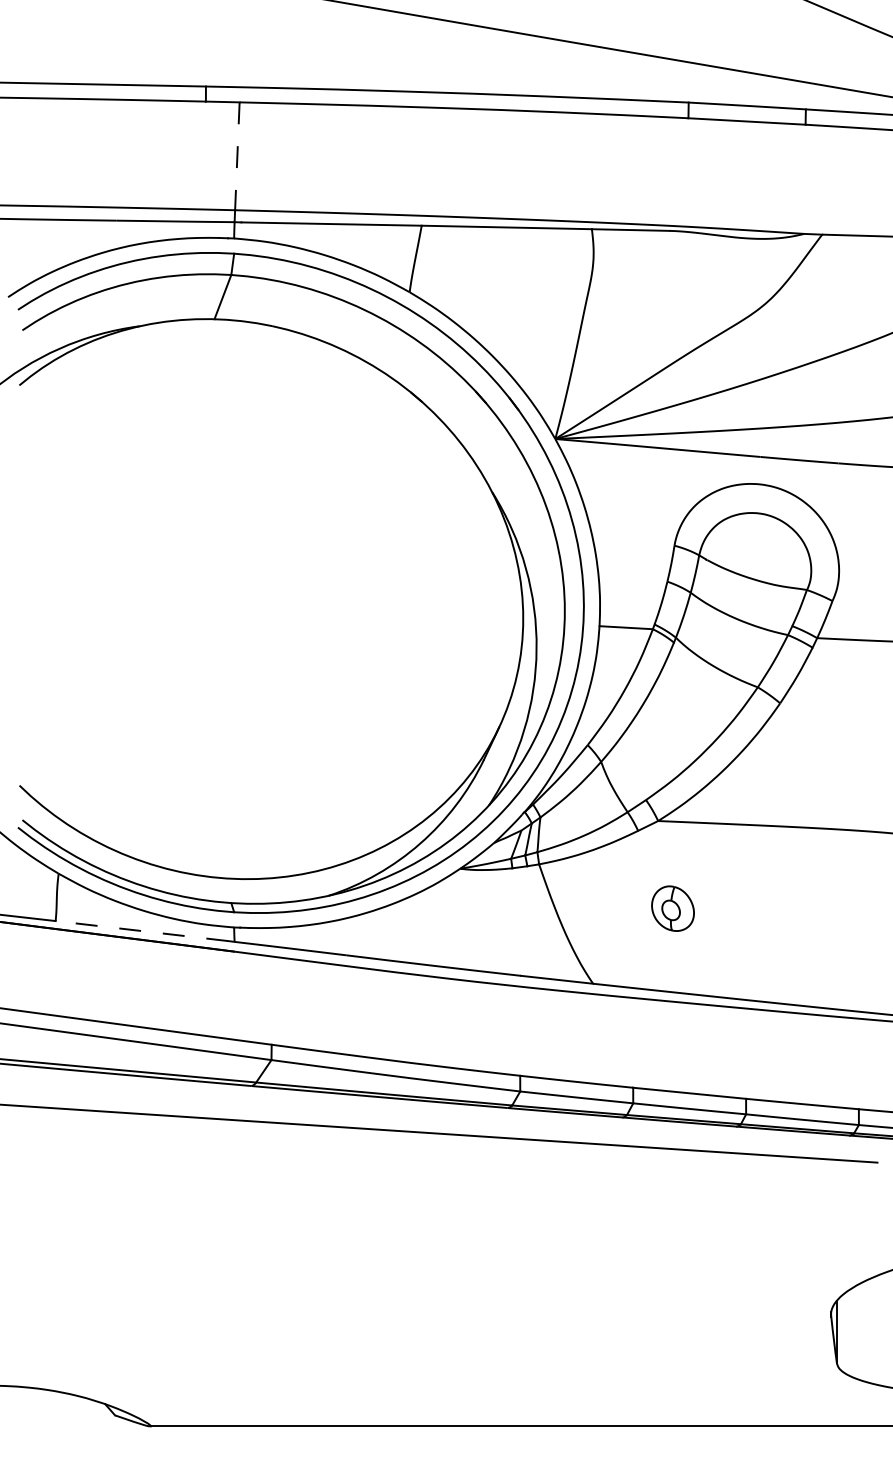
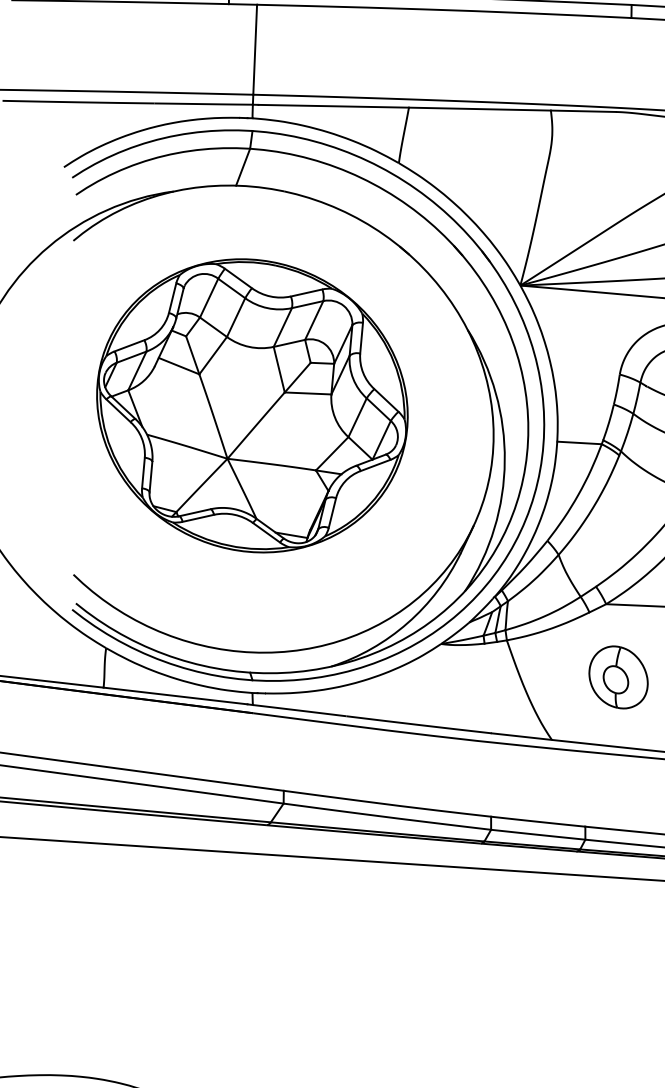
line: (237, 156) -> (255, 49), dashed -> solid
part: (233, 582) -> (251, 405), added
part: (672, 908) -> (618, 677), size x1.67
line: (141, 931) -> (175, 696), dashed -> solid

